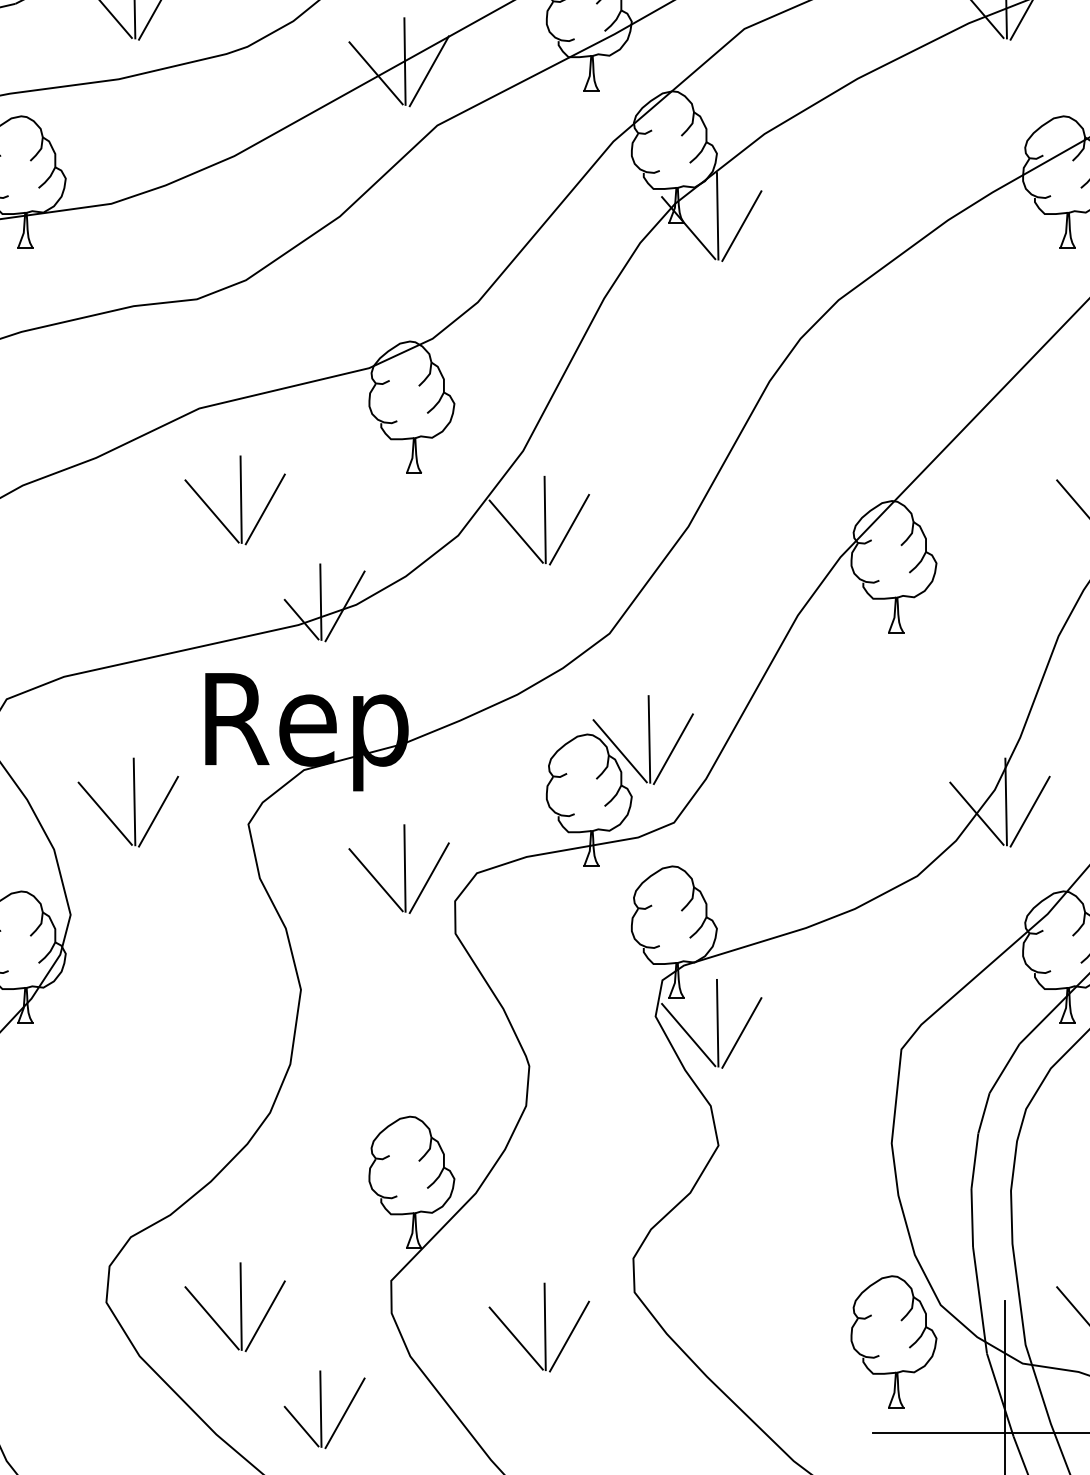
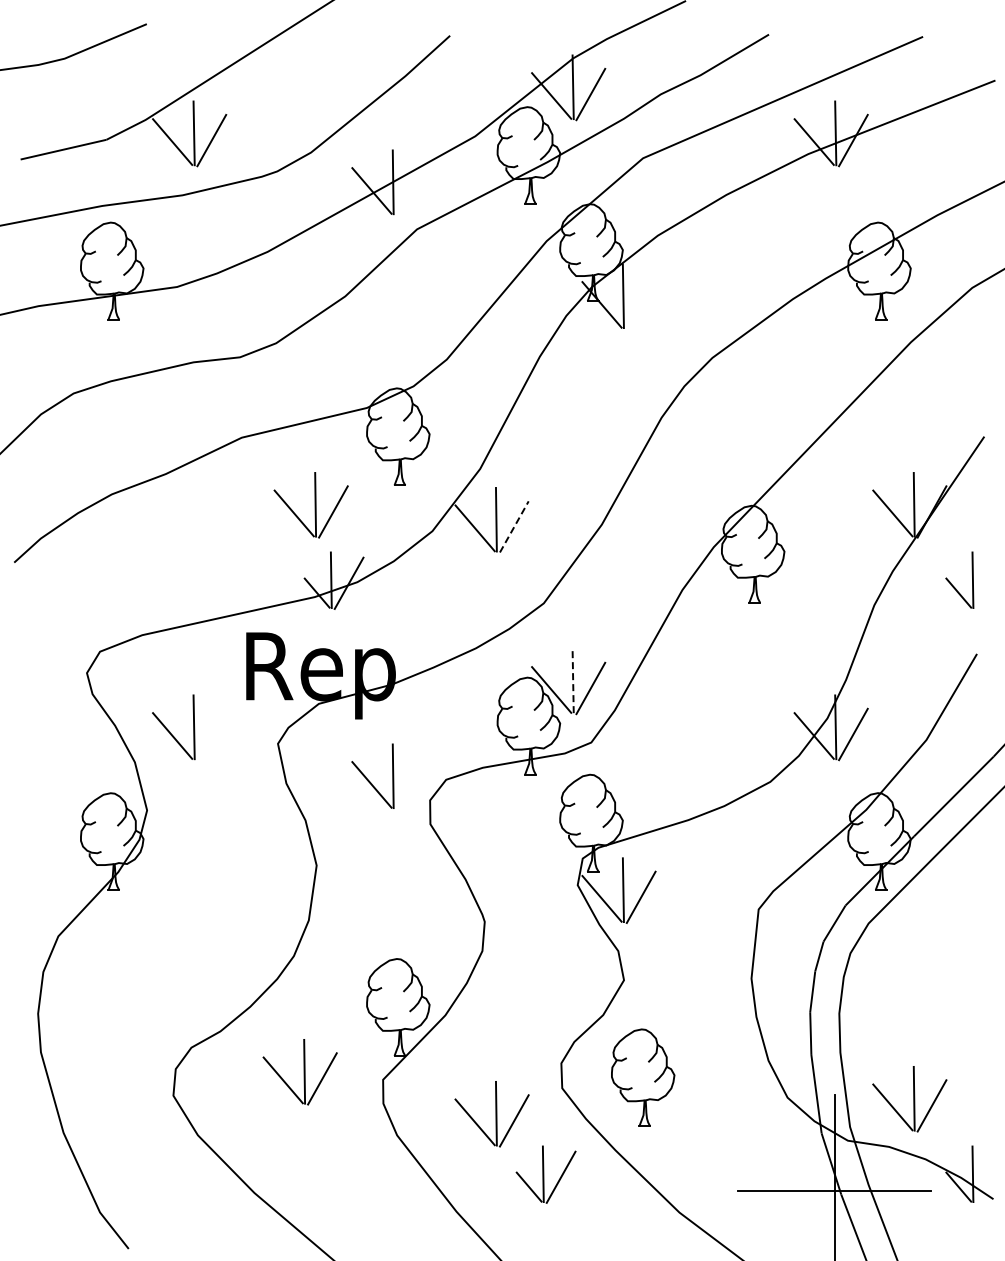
line: (428, 71) -> (410, 189), removed
line: (740, 226) -> (640, 303), removed
part: (234, 500) -> (310, 505), moved
line: (569, 529) -> (514, 526), solid -> dashed
line: (649, 739) -> (573, 681), solid -> dashed
line: (158, 811) -> (211, 734), removed
line: (428, 878) -> (410, 783), removed
part: (234, 1307) -> (299, 1072), moved
part: (894, 1341) -> (643, 1077), moved
part: (323, 1409) -> (545, 1174), moved

